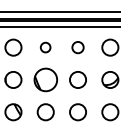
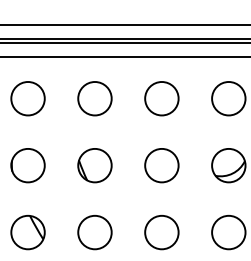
circle: (45, 47) -> (94, 98), size x1.67
circle: (77, 47) -> (160, 98), size x1.43
circle: (45, 79) -> (94, 164), size x0.71

